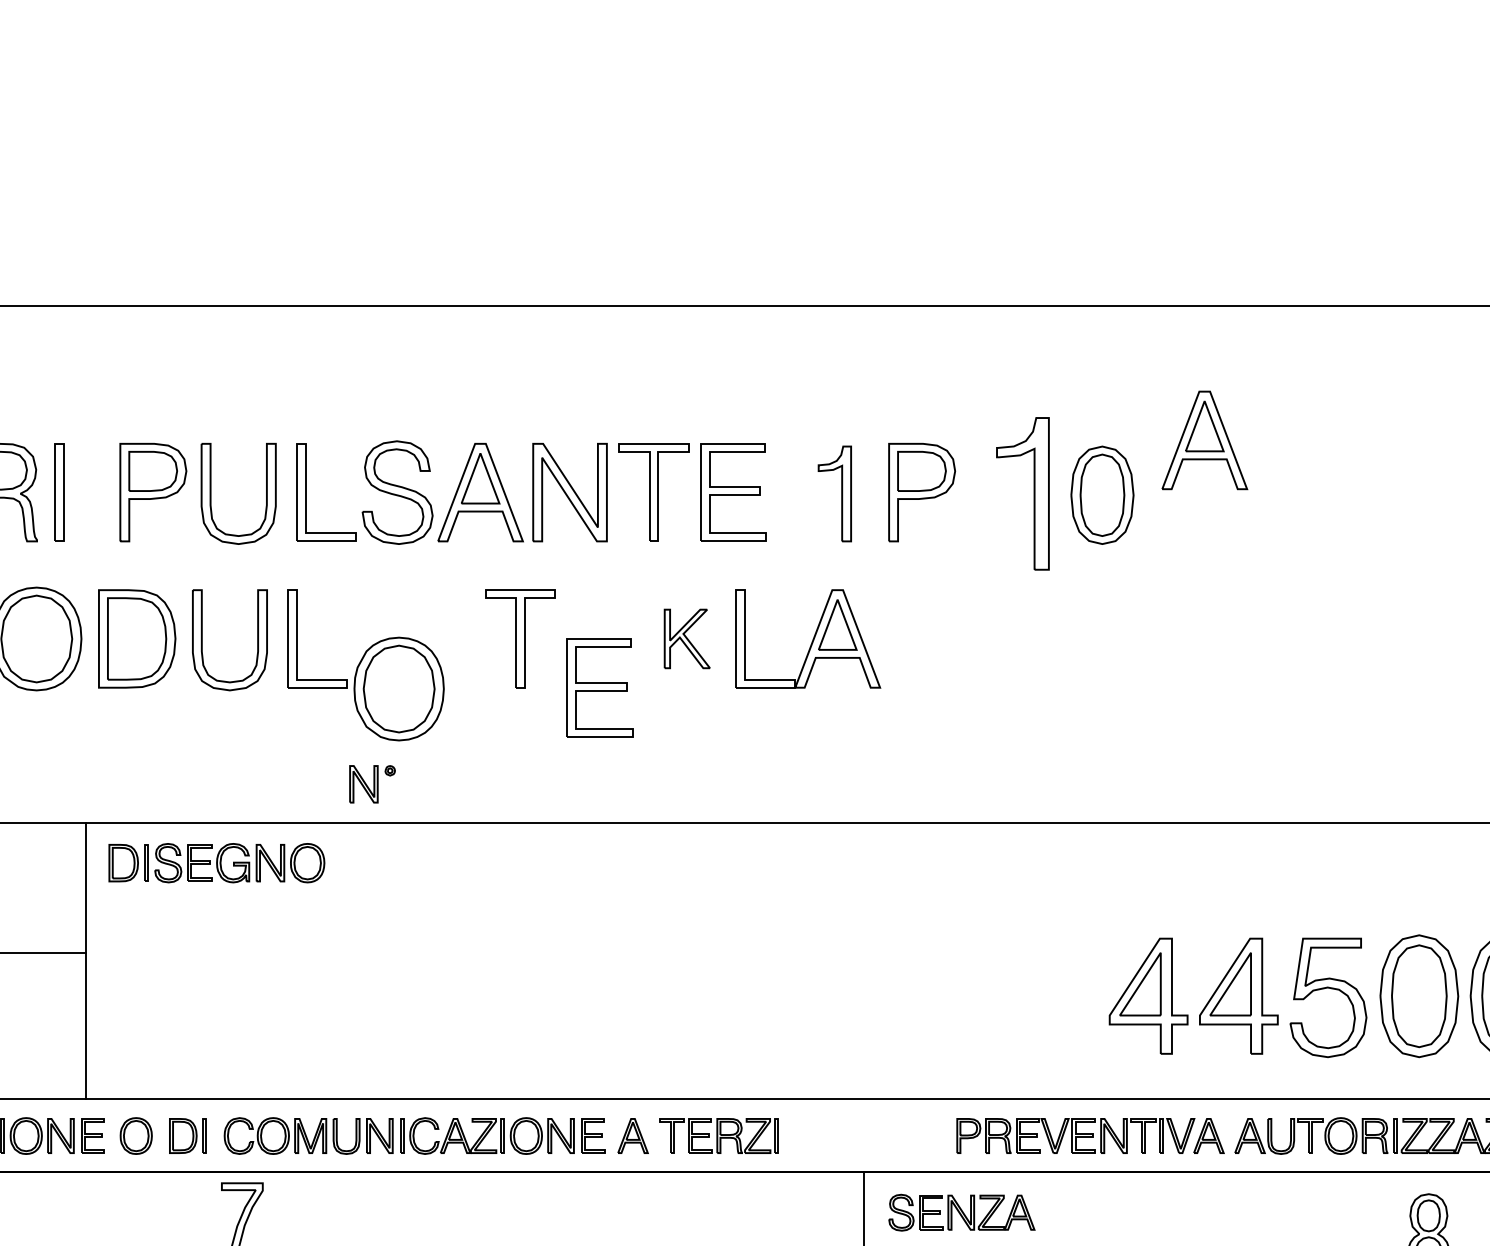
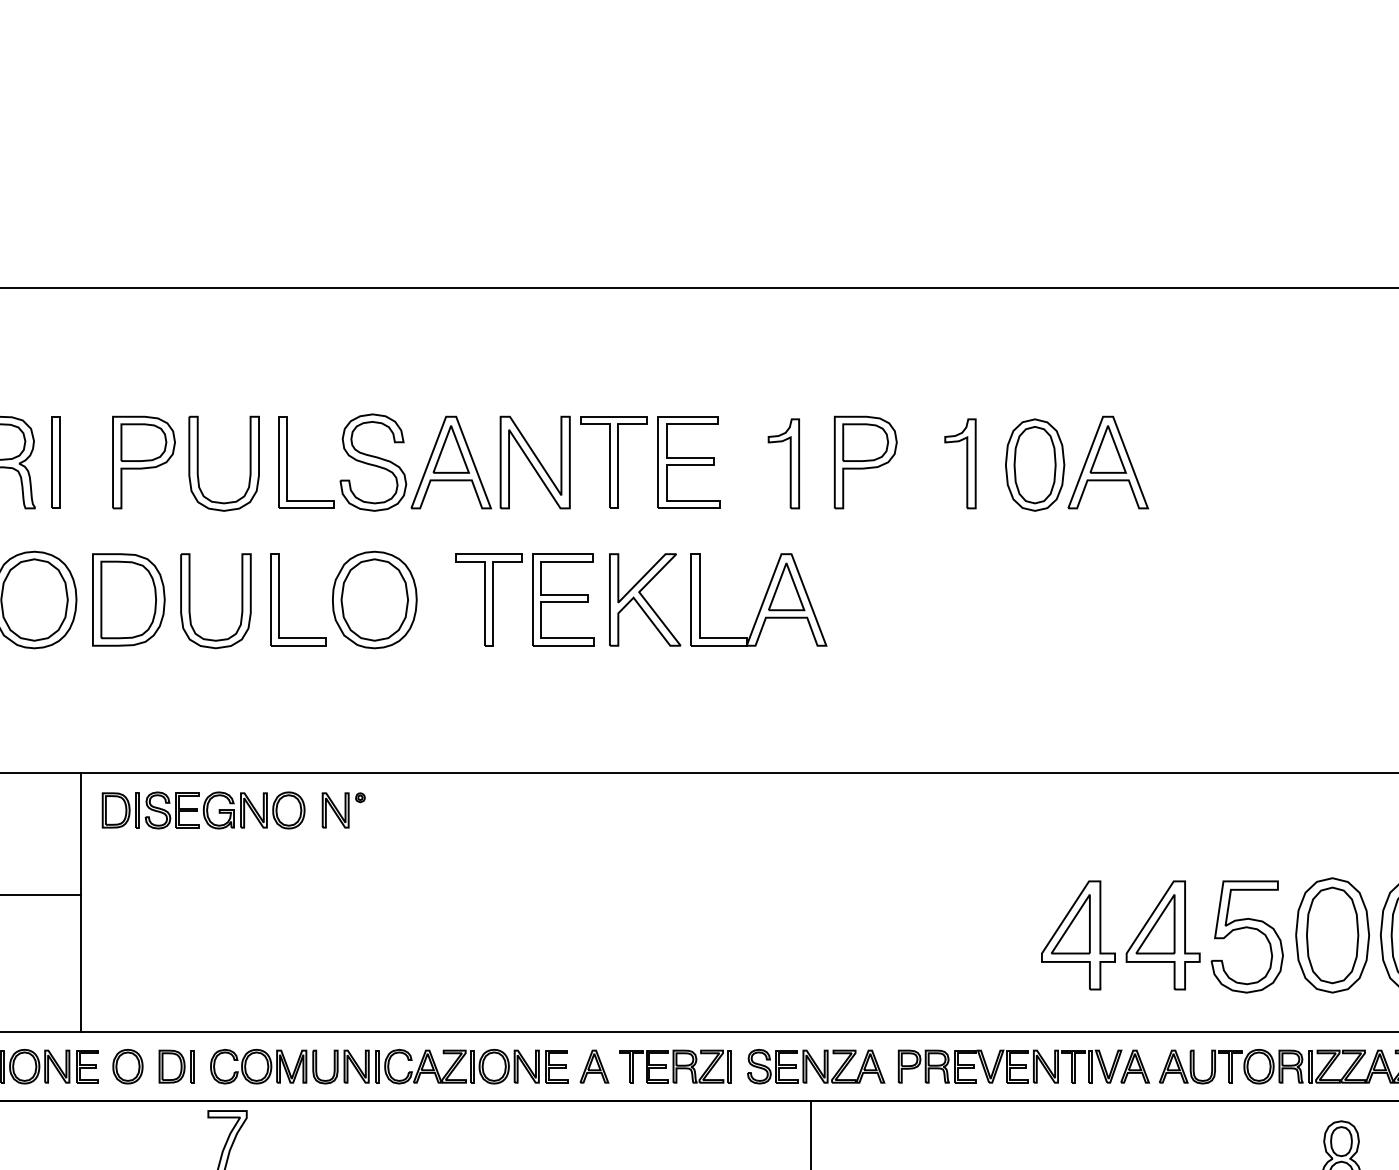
part: (1204, 440) -> (1107, 462), moved
part: (1022, 493) -> (960, 463), size x0.62
part: (687, 638) -> (645, 599), size x1.67
part: (600, 687) -> (563, 599), moved
part: (398, 688) -> (374, 599), moved
part: (372, 784) -> (343, 810), moved
part: (962, 1212) -> (816, 1066), moved

